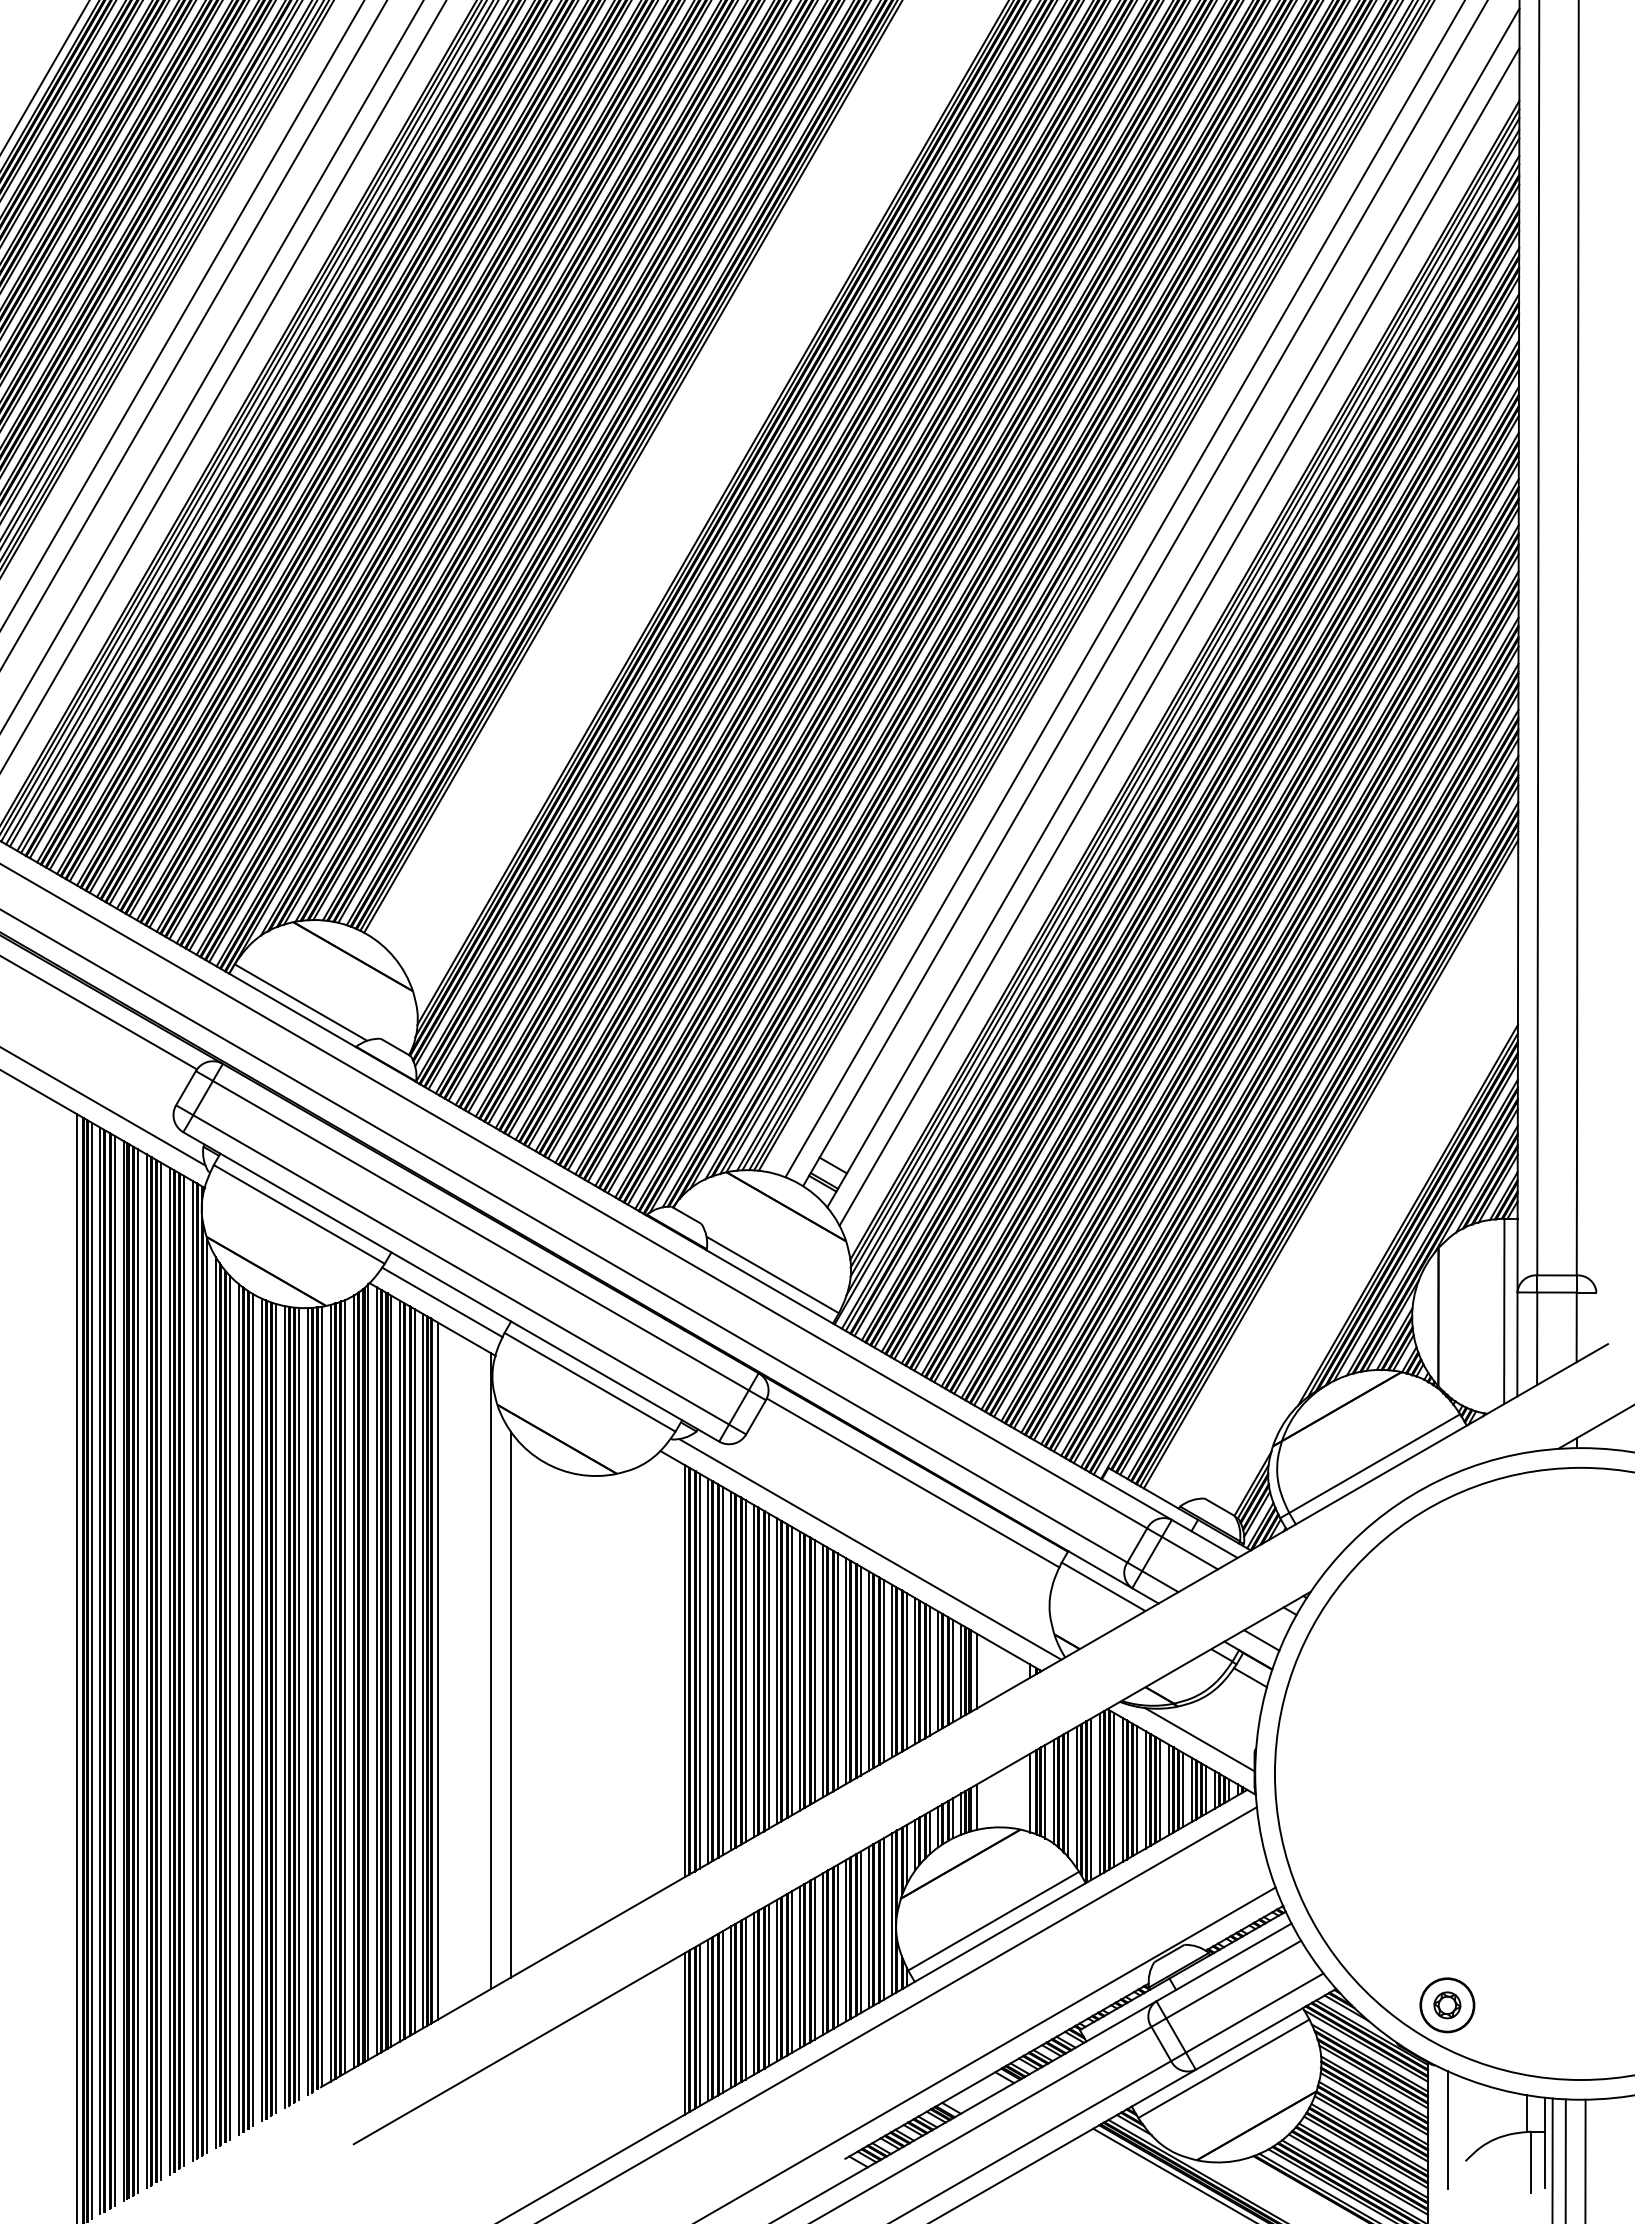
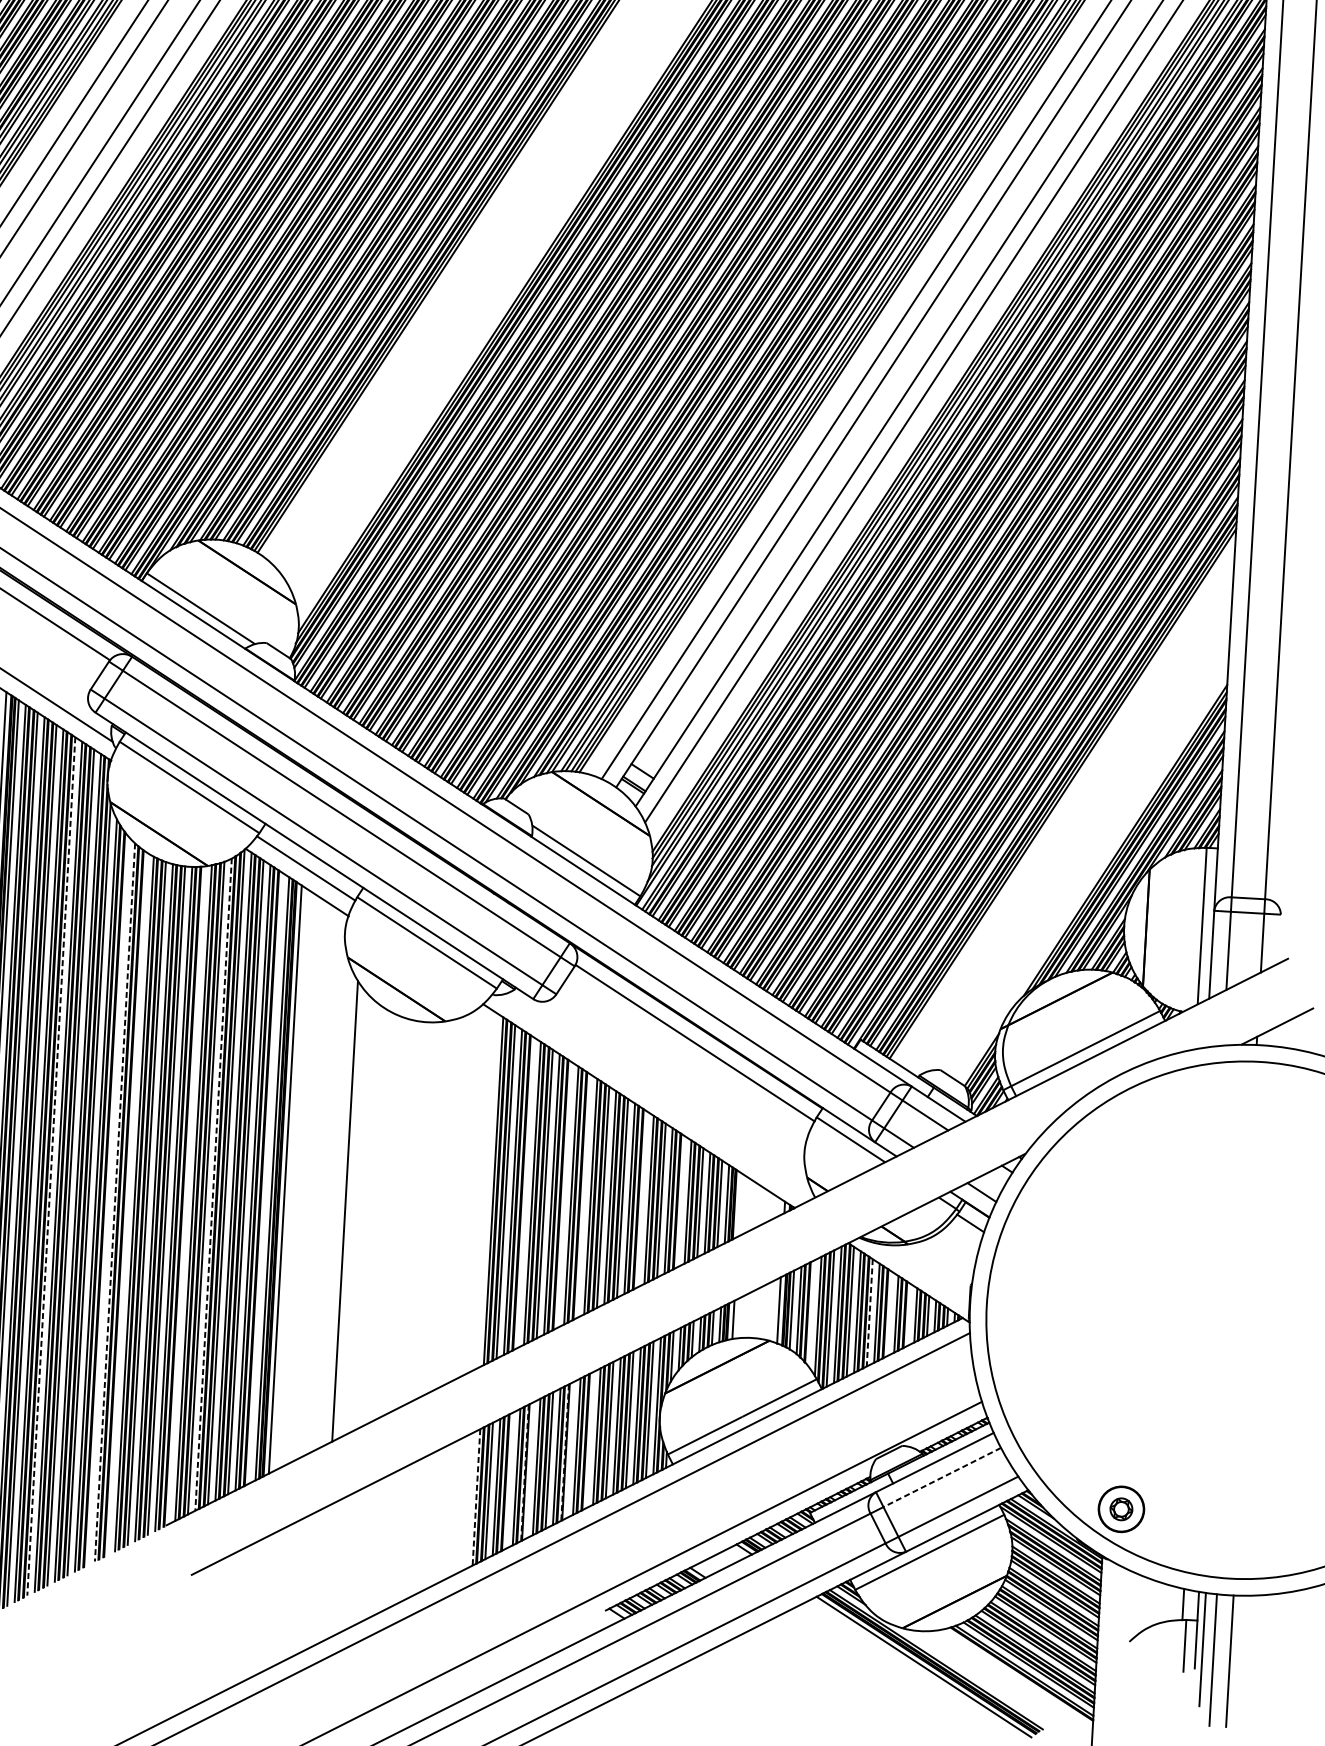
line: (870, 1549) -> (655, 1097), removed
line: (491, 1670) -> (330, 1181), removed
line: (722, 1670) -> (525, 1192), removed
line: (768, 1670) -> (564, 1194), removed
line: (791, 1670) -> (583, 1195), removed
line: (860, 1670) -> (641, 1198), removed
line: (906, 1670) -> (680, 1201), removed
line: (976, 1670) -> (739, 1204), removed
line: (161, 1671) -> (51, 1166), solid -> dashed
line: (414, 1671) -> (265, 1178), removed
line: (353, 1682) -> (213, 1185), solid -> dashed
line: (322, 1696) -> (186, 1195), removed
line: (230, 1707) -> (108, 1200), removed
line: (238, 1709) -> (114, 1202), solid -> dashed
line: (253, 1710) -> (127, 1204), removed
line: (1199, 1739) -> (924, 1273), removed
line: (1137, 1789) -> (869, 1312), solid -> dashed
line: (1160, 1789) -> (889, 1313), removed
line: (1183, 1789) -> (908, 1314), removed
line: (1068, 1794) -> (811, 1313), removed
line: (814, 1958) -> (589, 1439), removed
line: (791, 1971) -> (569, 1449), removed
line: (786, 1975) -> (564, 1452), solid -> dashed
line: (1233, 1979) -> (942, 1477), solid -> dashed
line: (745, 1998) -> (529, 1470), removed
line: (740, 2001) -> (524, 1472), solid -> dashed
line: (722, 2011) -> (509, 1480), removed
line: (684, 2033) -> (476, 1497), solid -> dashed
line: (1447, 2130) -> (1115, 1614), removed

